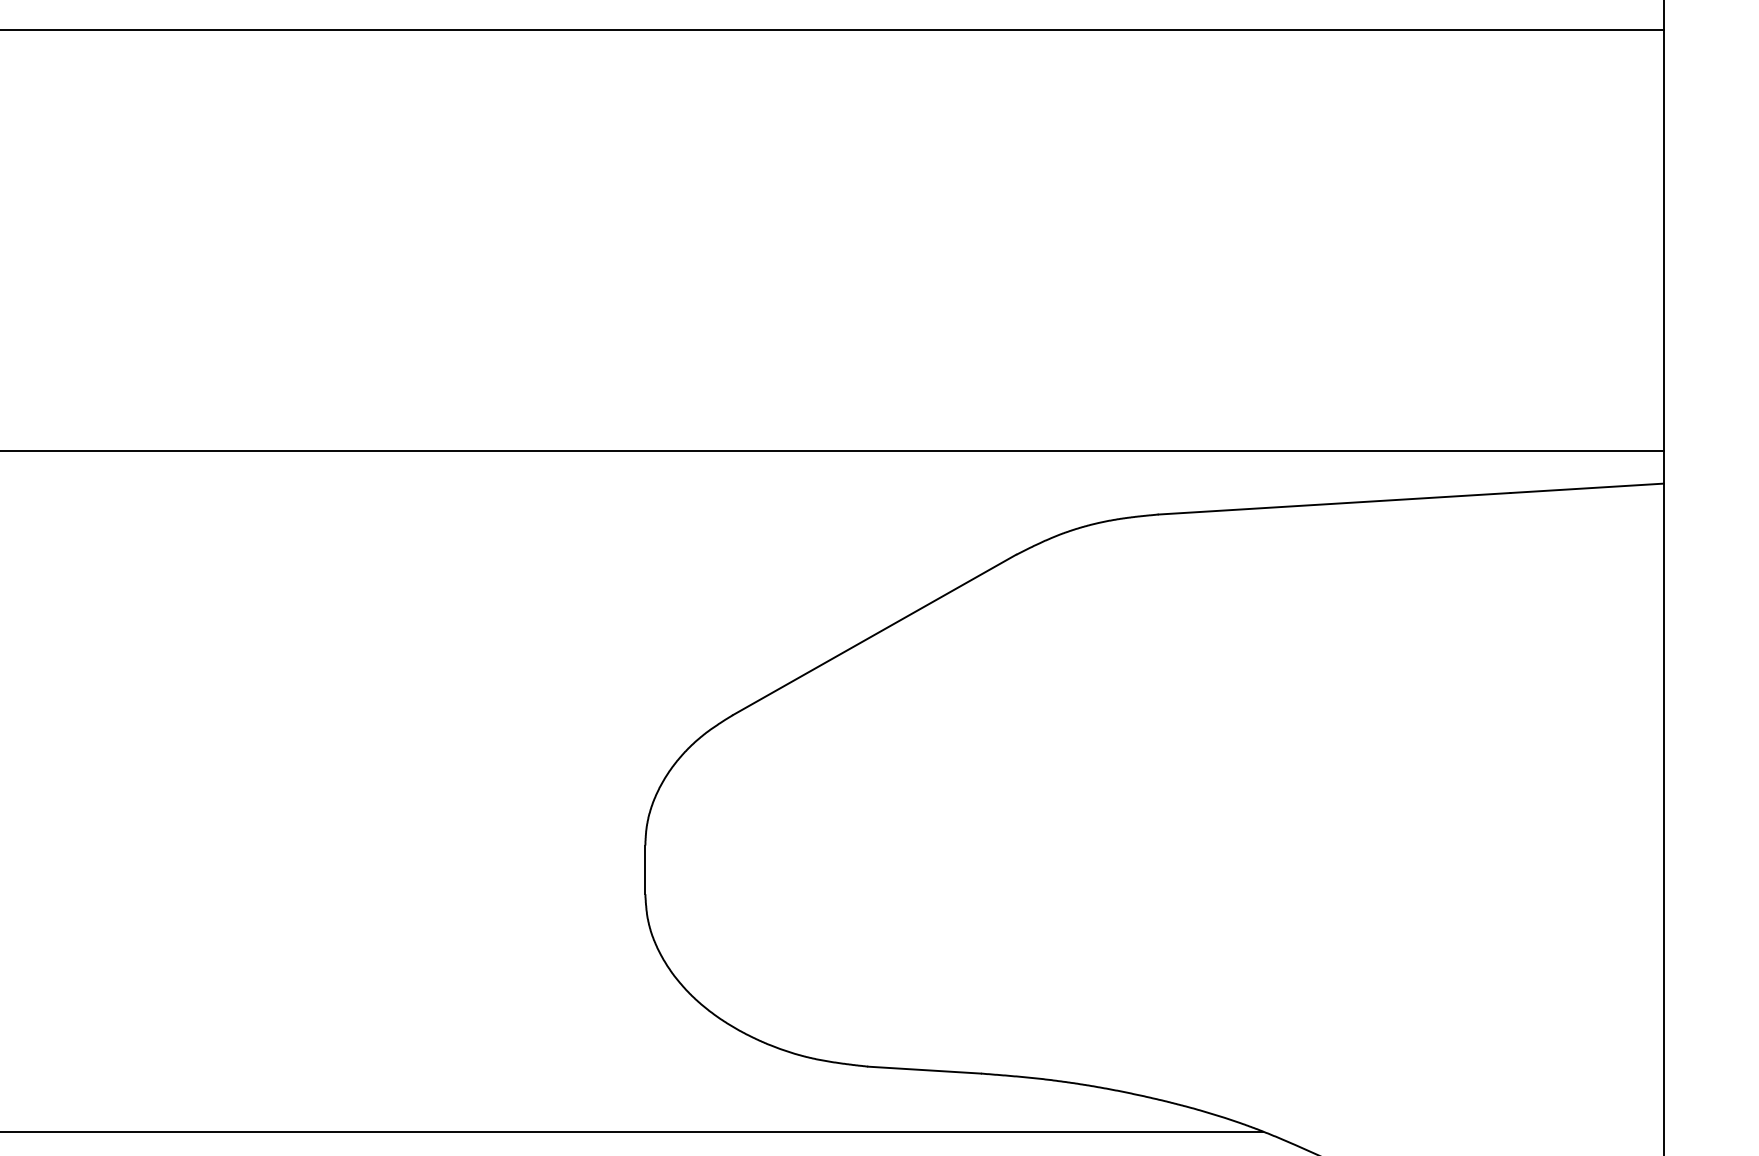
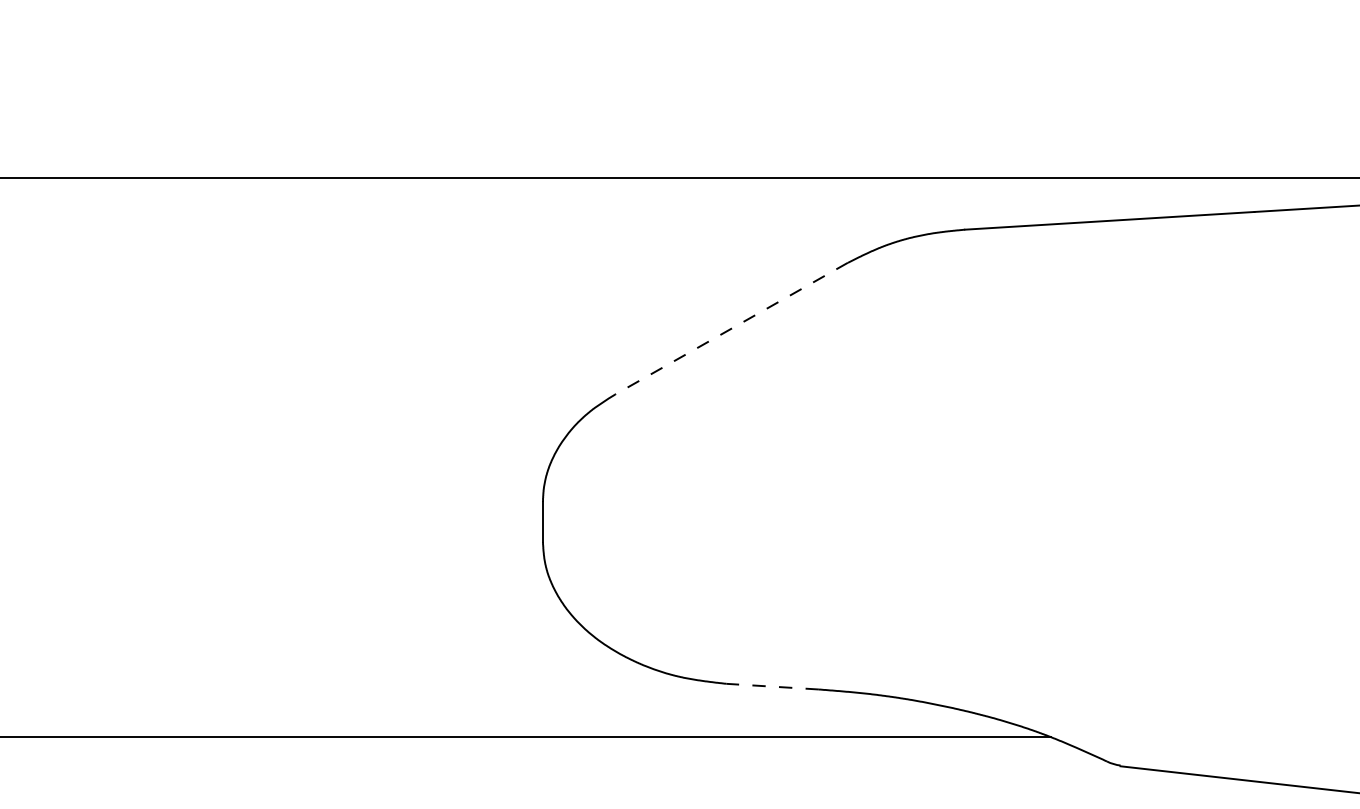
line: (874, 634) -> (731, 328), solid -> dashed
line: (924, 1070) -> (772, 686), solid -> dashed

